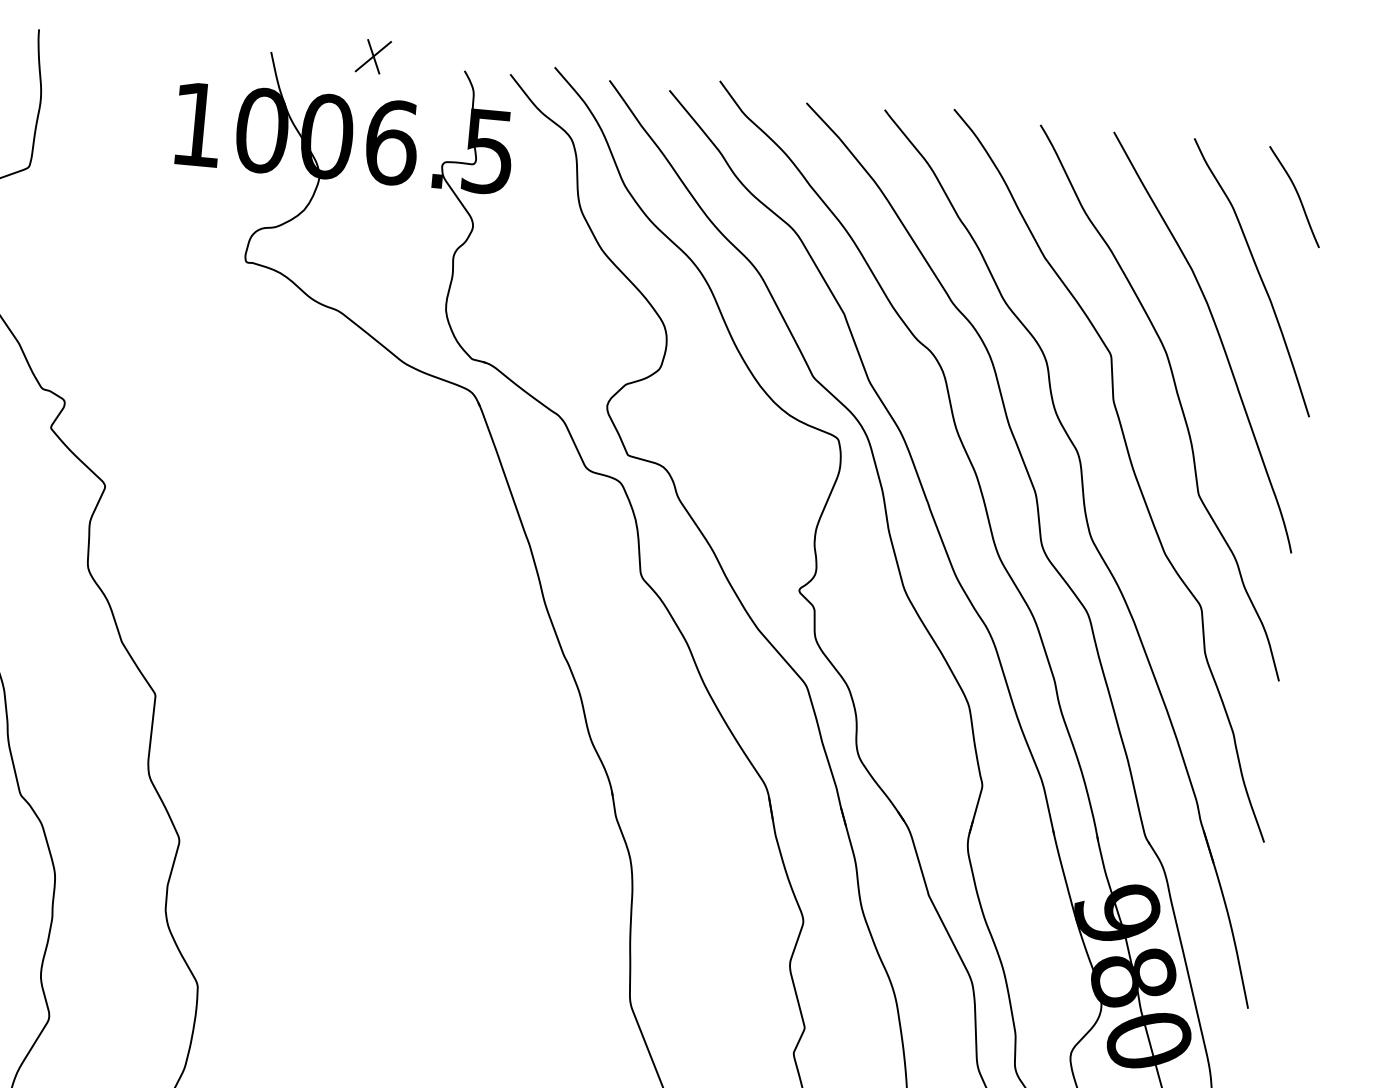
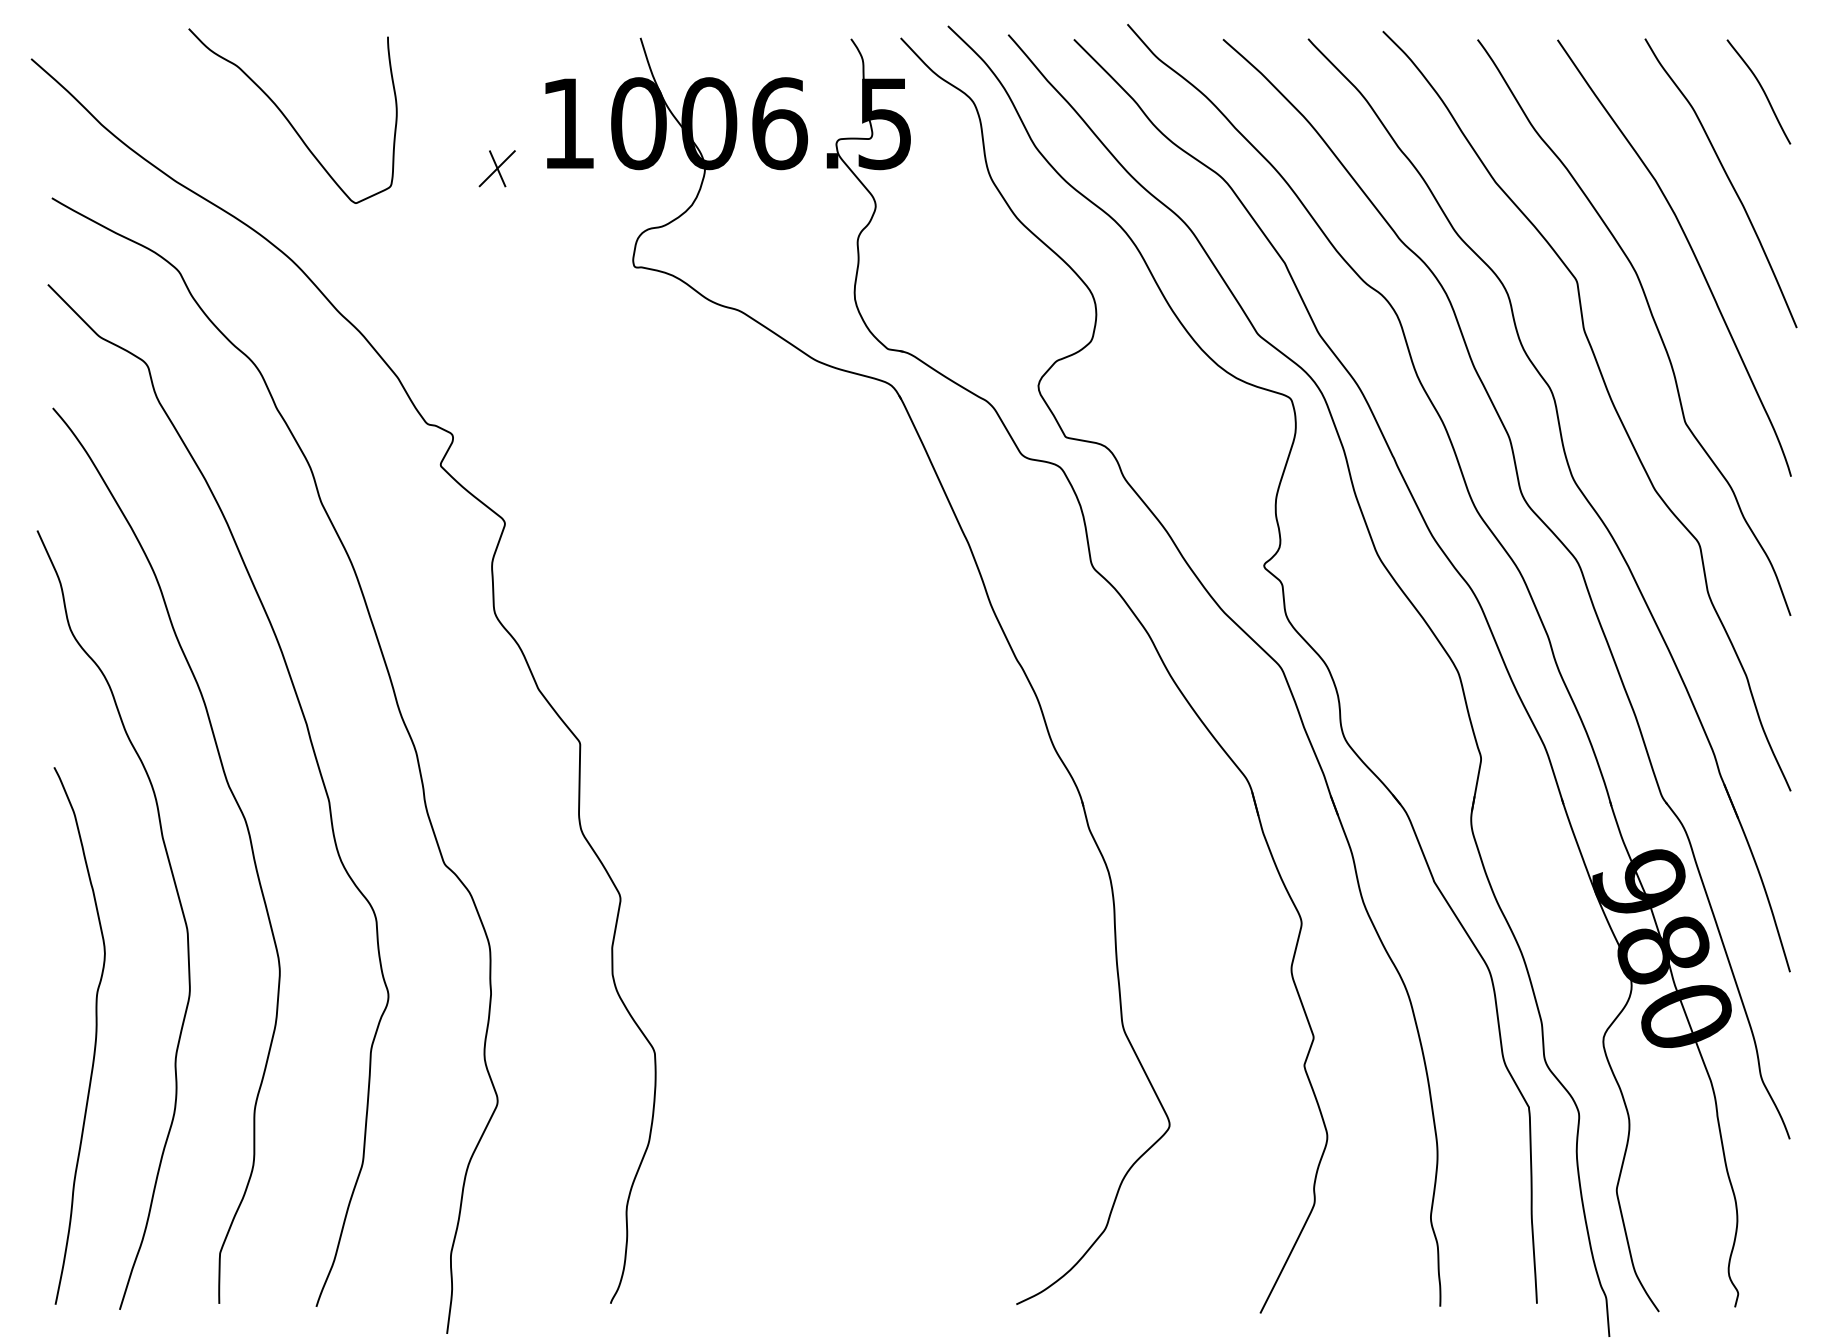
part: (372, 56) -> (496, 168), moved

